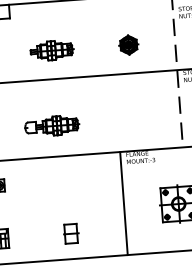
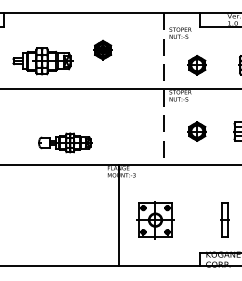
part: (128, 44) -> (102, 49), moved
part: (51, 50) -> (42, 60), size x1.4
part: (52, 125) -> (65, 142), moved
line: (124, 203) -> (119, 215), moved
part: (71, 233) -> (48, 241), removed

